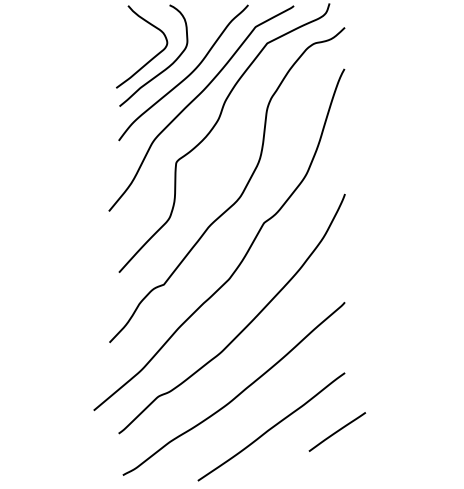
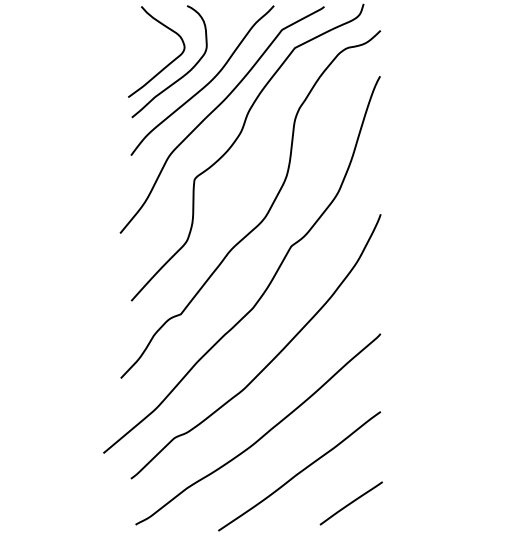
line: (337, 431) -> (351, 502), moved

